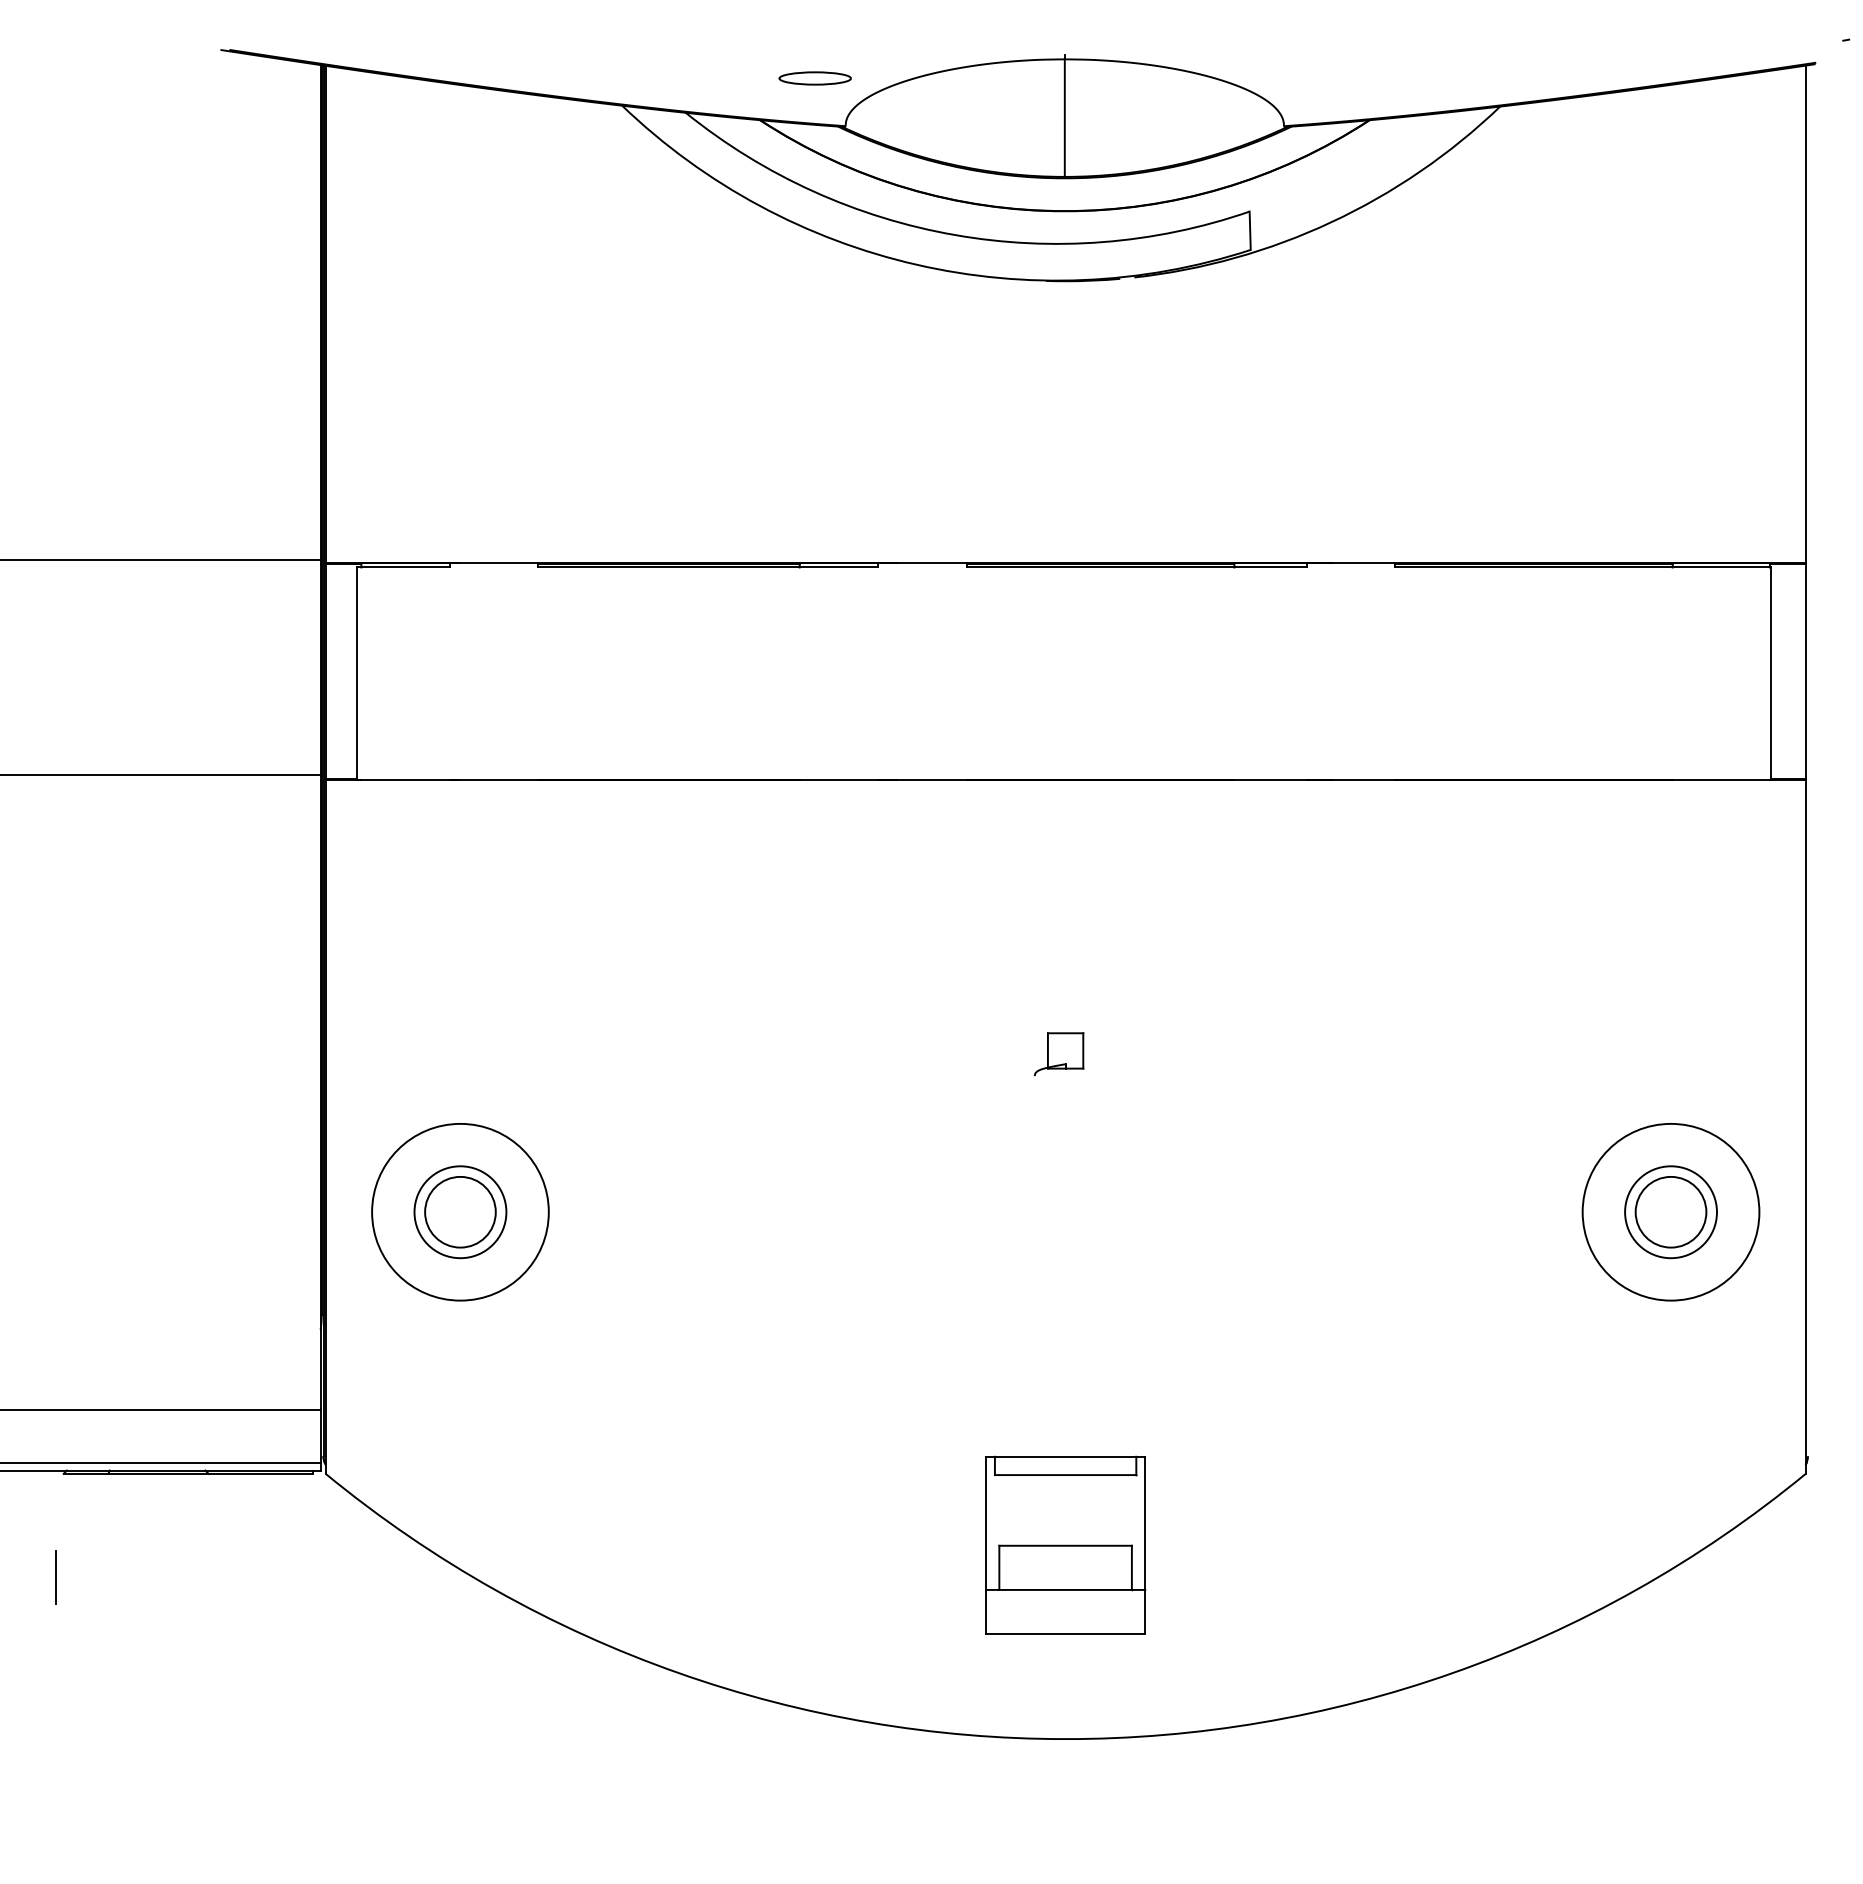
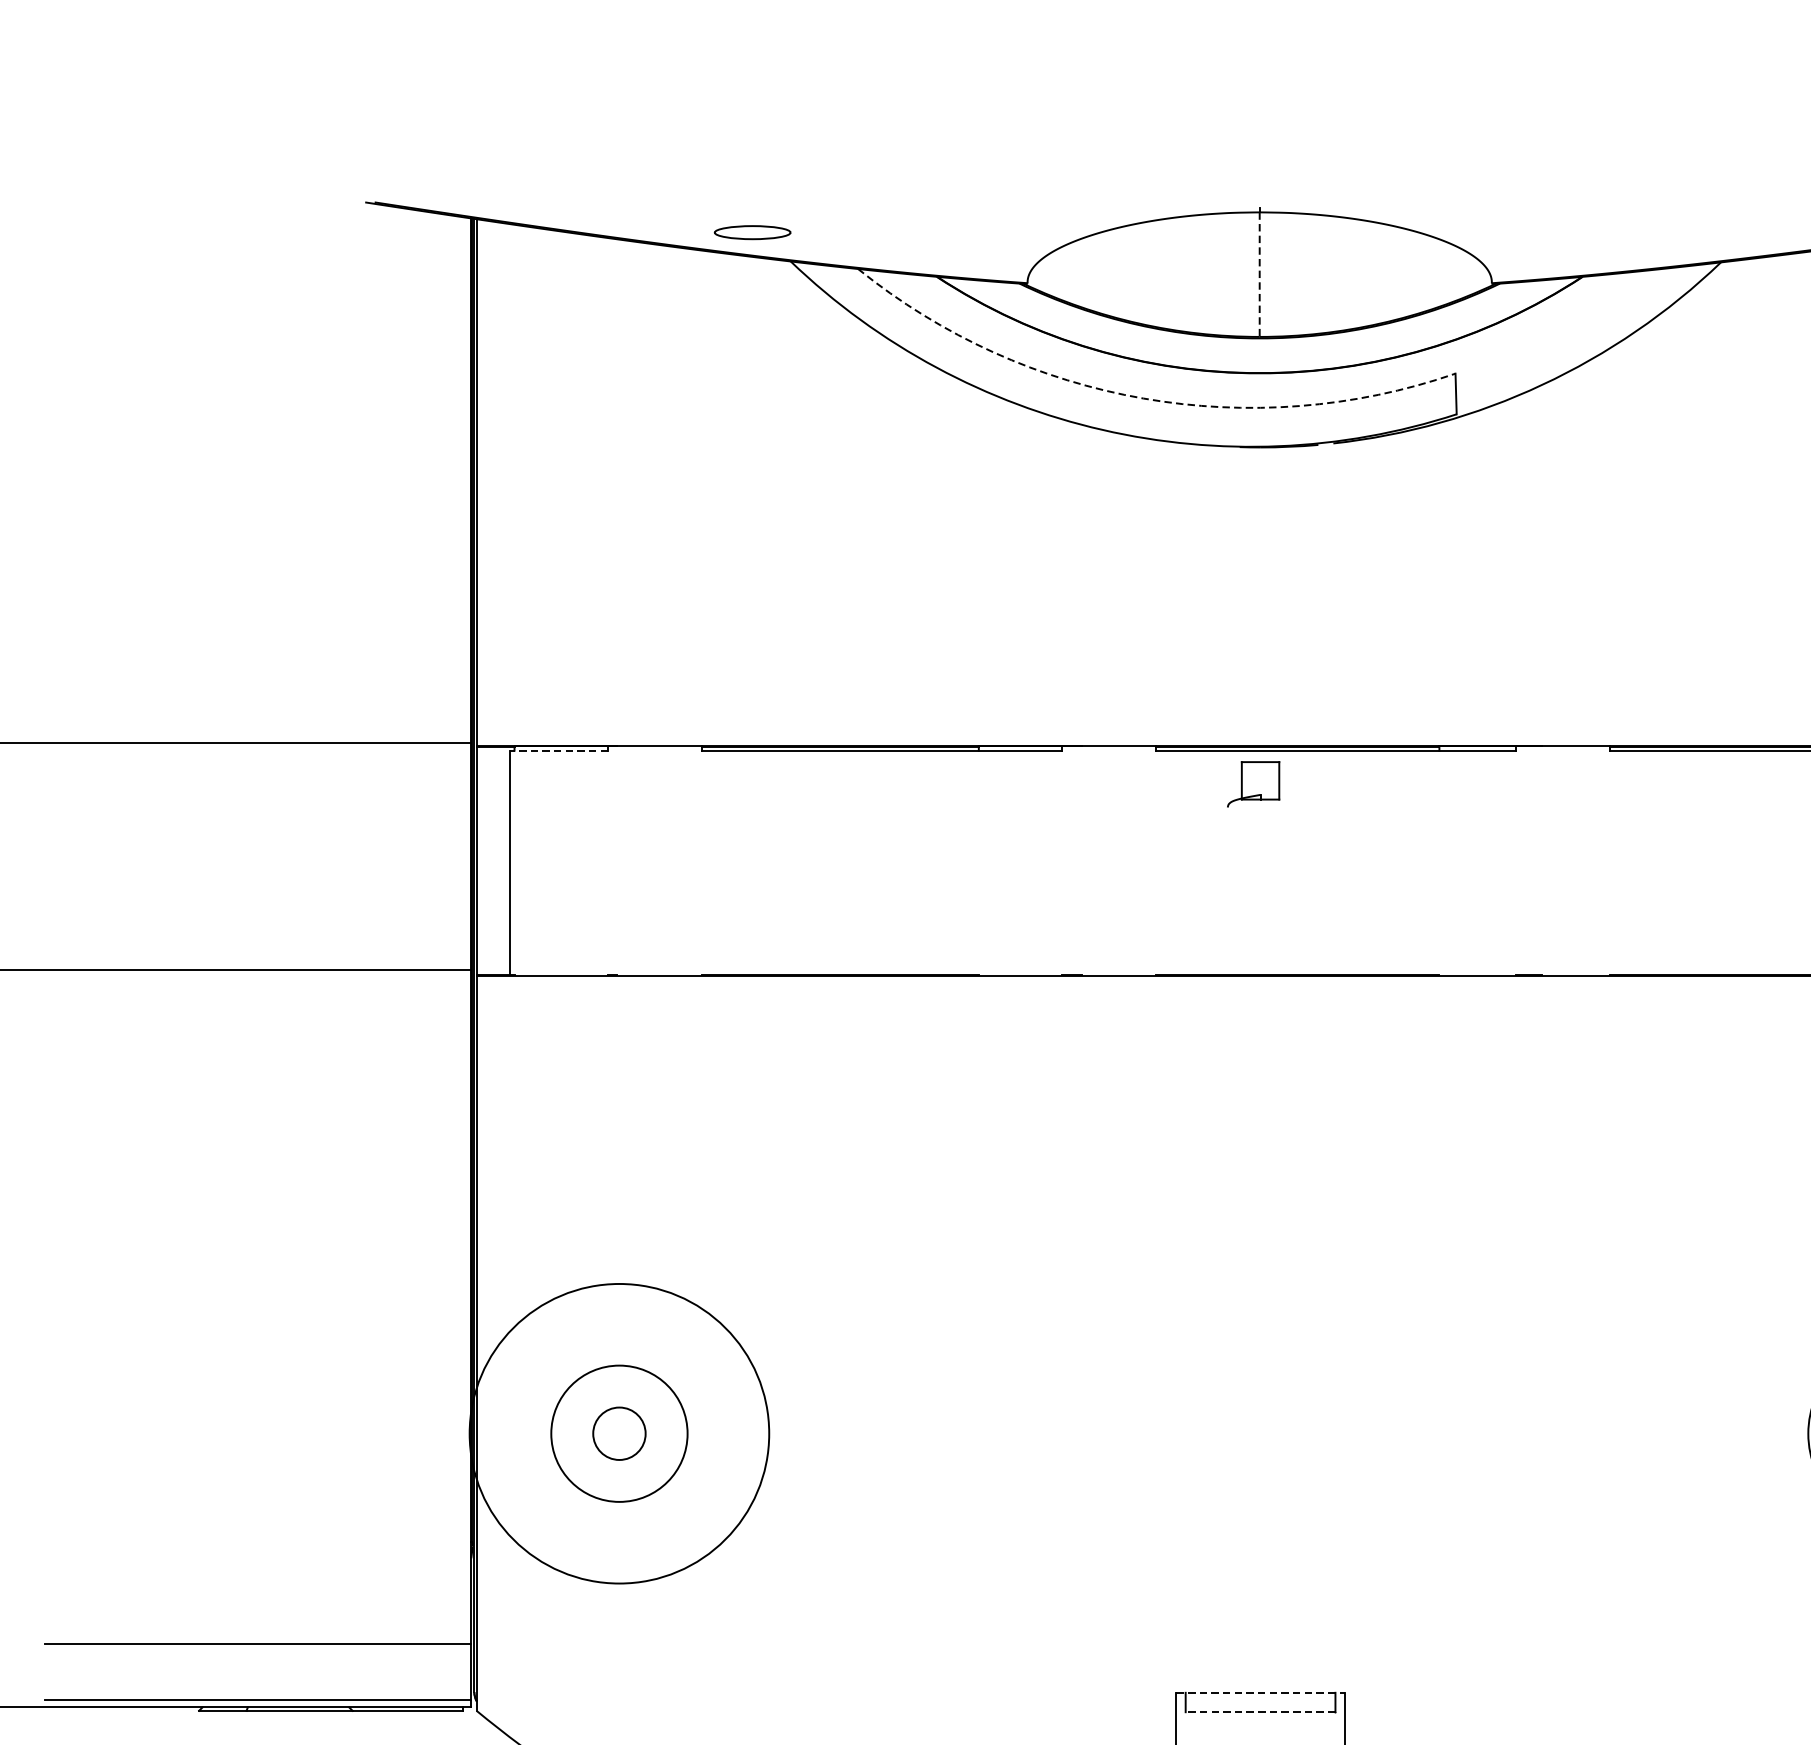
part: (814, 78) -> (751, 232), moved
line: (1064, 118) -> (1259, 275), solid -> dashed
arc: (954, 235) -> (1142, 398), solid -> dashed
line: (402, 567) -> (558, 750), solid -> dashed
part: (1058, 1054) -> (1253, 784), moved
circle: (460, 1211) -> (619, 1432), size x0.7
circle: (460, 1211) -> (619, 1432), size x1.6
circle: (460, 1212) -> (619, 1434), size x1.4
line: (1065, 1456) -> (1260, 1692), solid -> dashed
line: (1065, 1475) -> (1260, 1712), solid -> dashed

